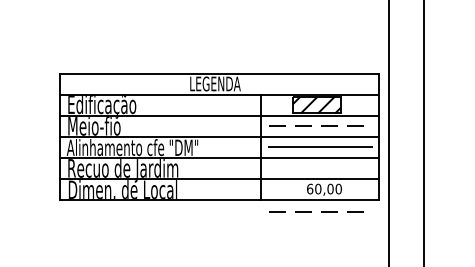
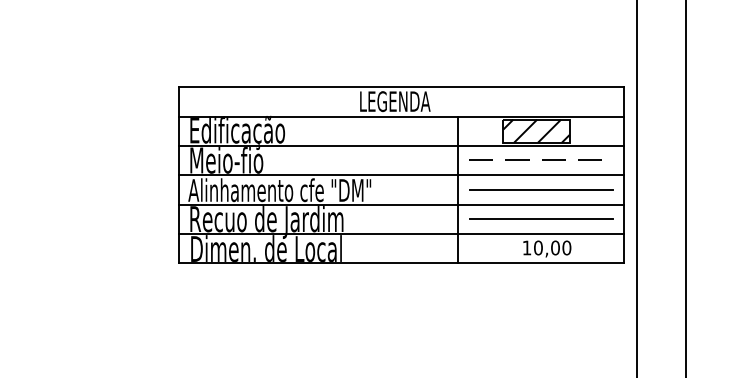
line: (319, 168) -> (540, 219), added
text: (309, 188) -> (526, 247), 60,00 -> 10,00
line: (311, 211) -> (529, 279), removed

